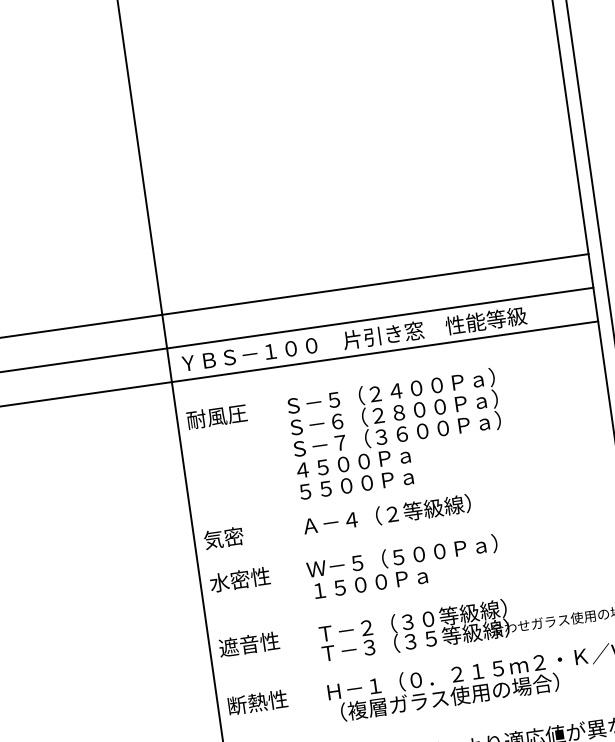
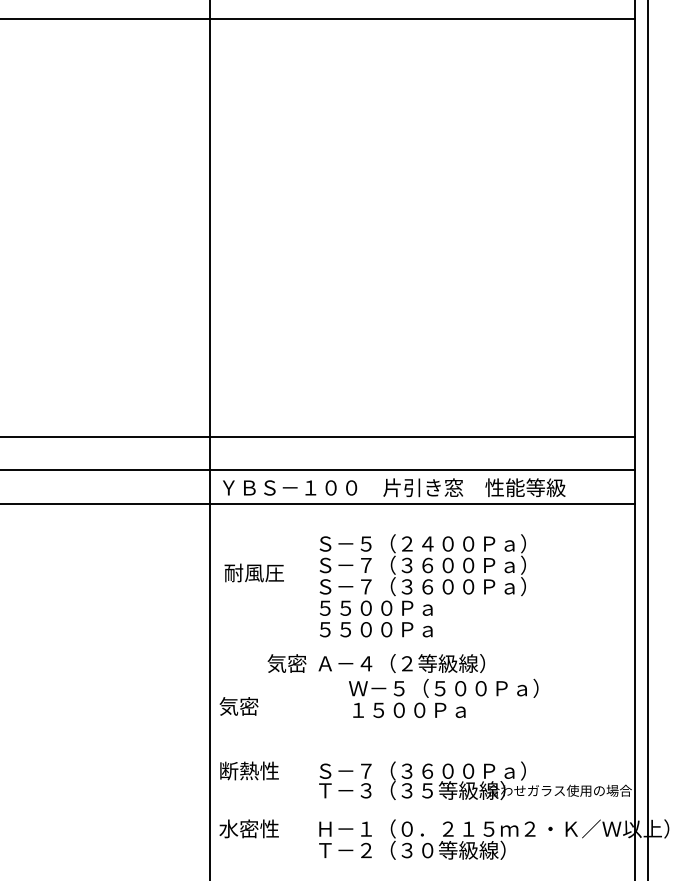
text: (216, 416) -> (253, 572), moved
text: (367, 417) -> (396, 565), Ｓ－６（２８００Ｐａ） -> Ｓ－７（３６００Ｐａ）
text: (302, 469) -> (325, 607), ４５００Ｐａ -> ５５００Ｐａ
text: (223, 538) -> (286, 663), moved
text: (403, 565) -> (443, 697), moved
text: (239, 579) -> (248, 706), 水密性 -> 気密
text: (423, 619) -> (422, 770), Ｔ－２（３０等級線） -> Ｓ－７（３６００Ｐａ）
text: (238, 645) -> (238, 770), 遮音性 -> 断熱性
text: (444, 697) -> (432, 849), （複層ガラス使用の場合） -> Ｔ－２（３０等級線）
text: (246, 703) -> (238, 828), 断熱性 -> 水密性

